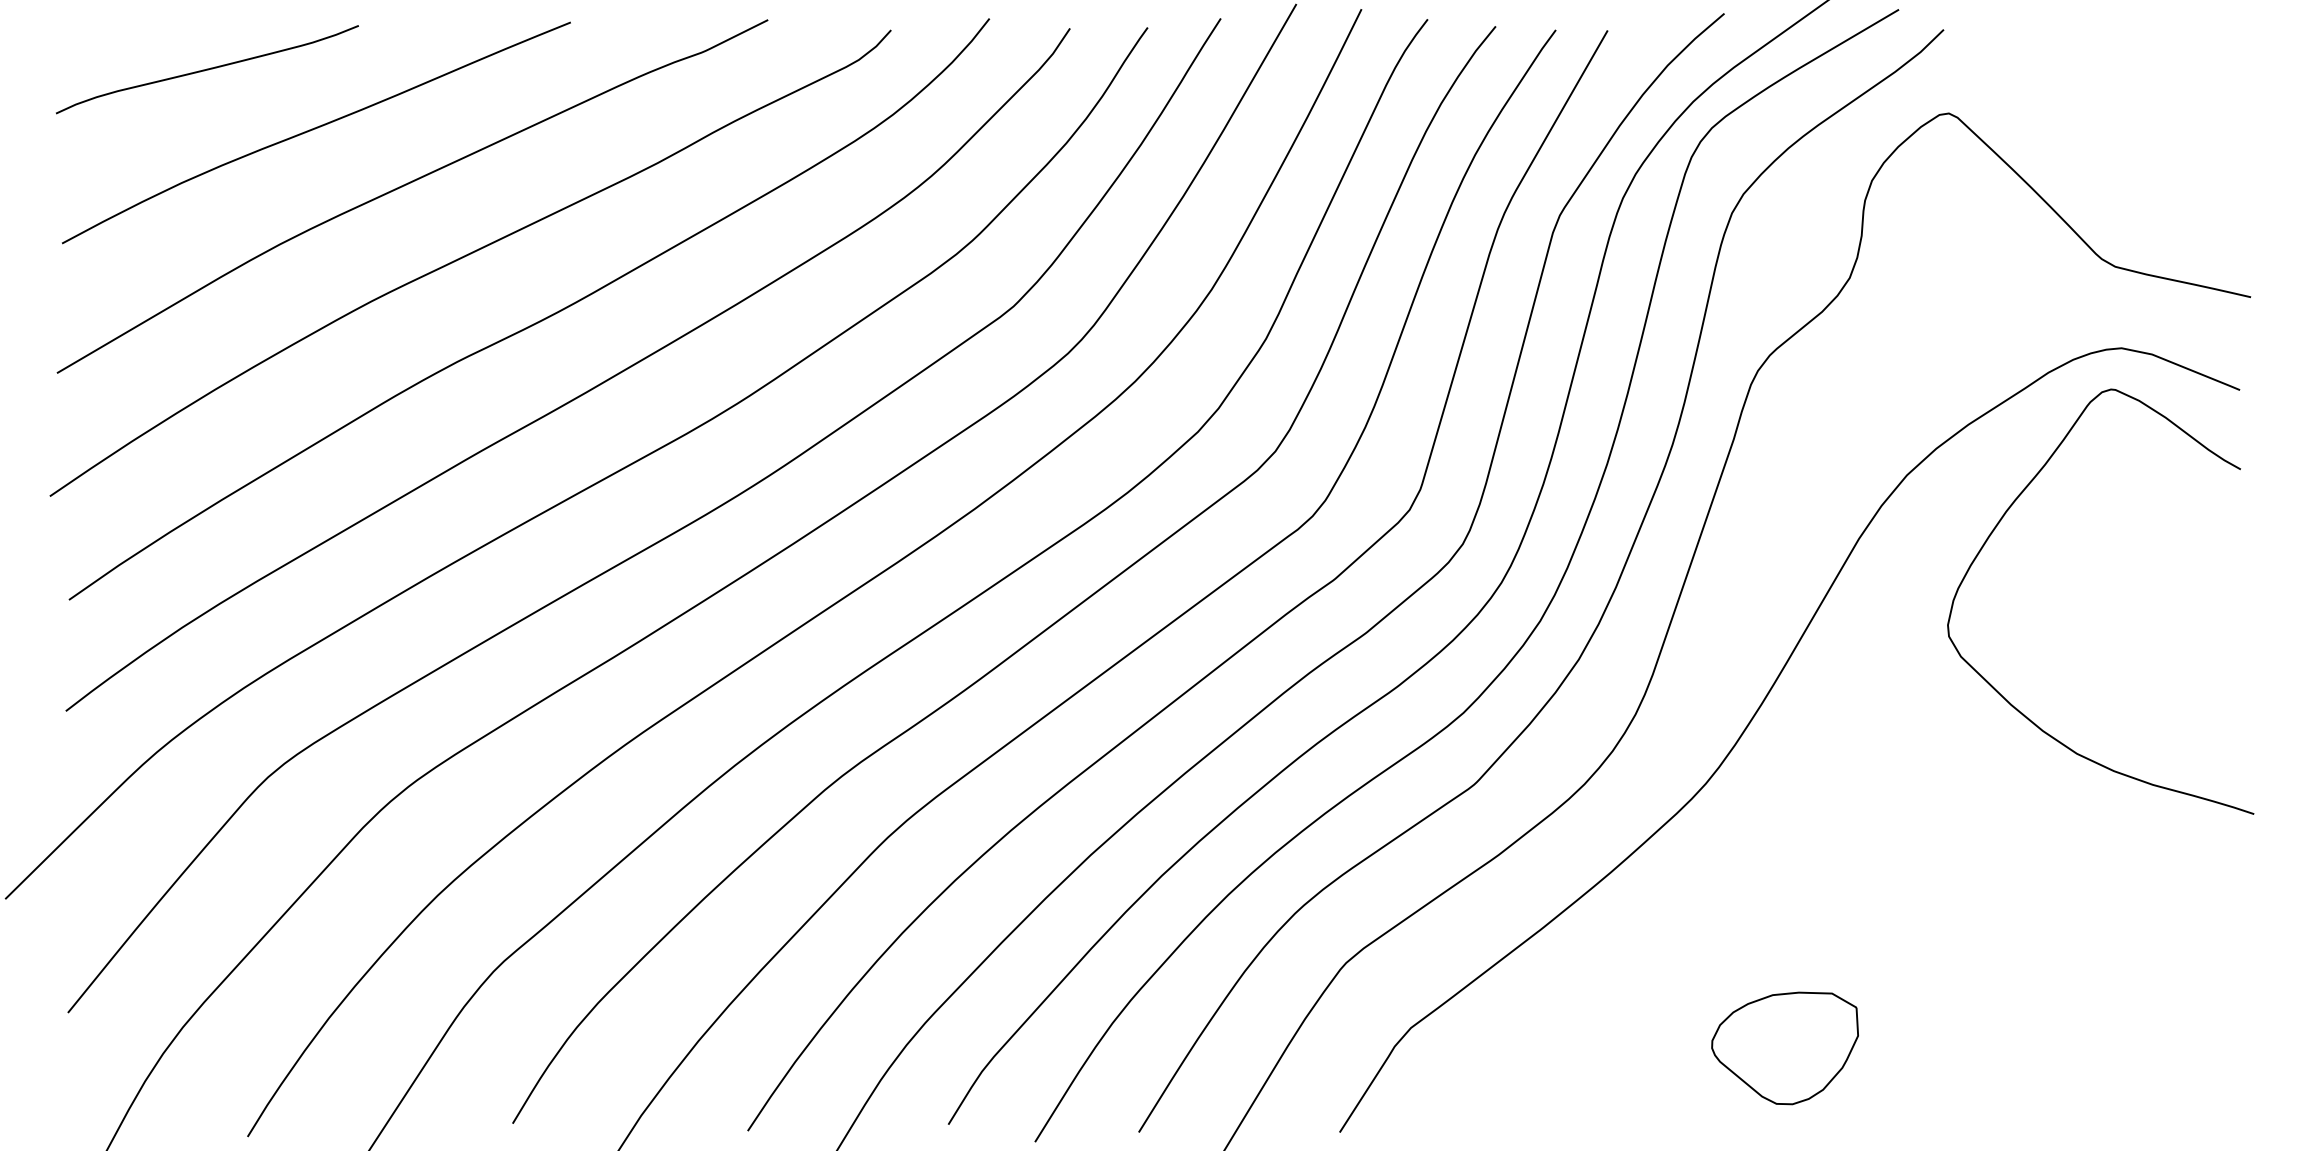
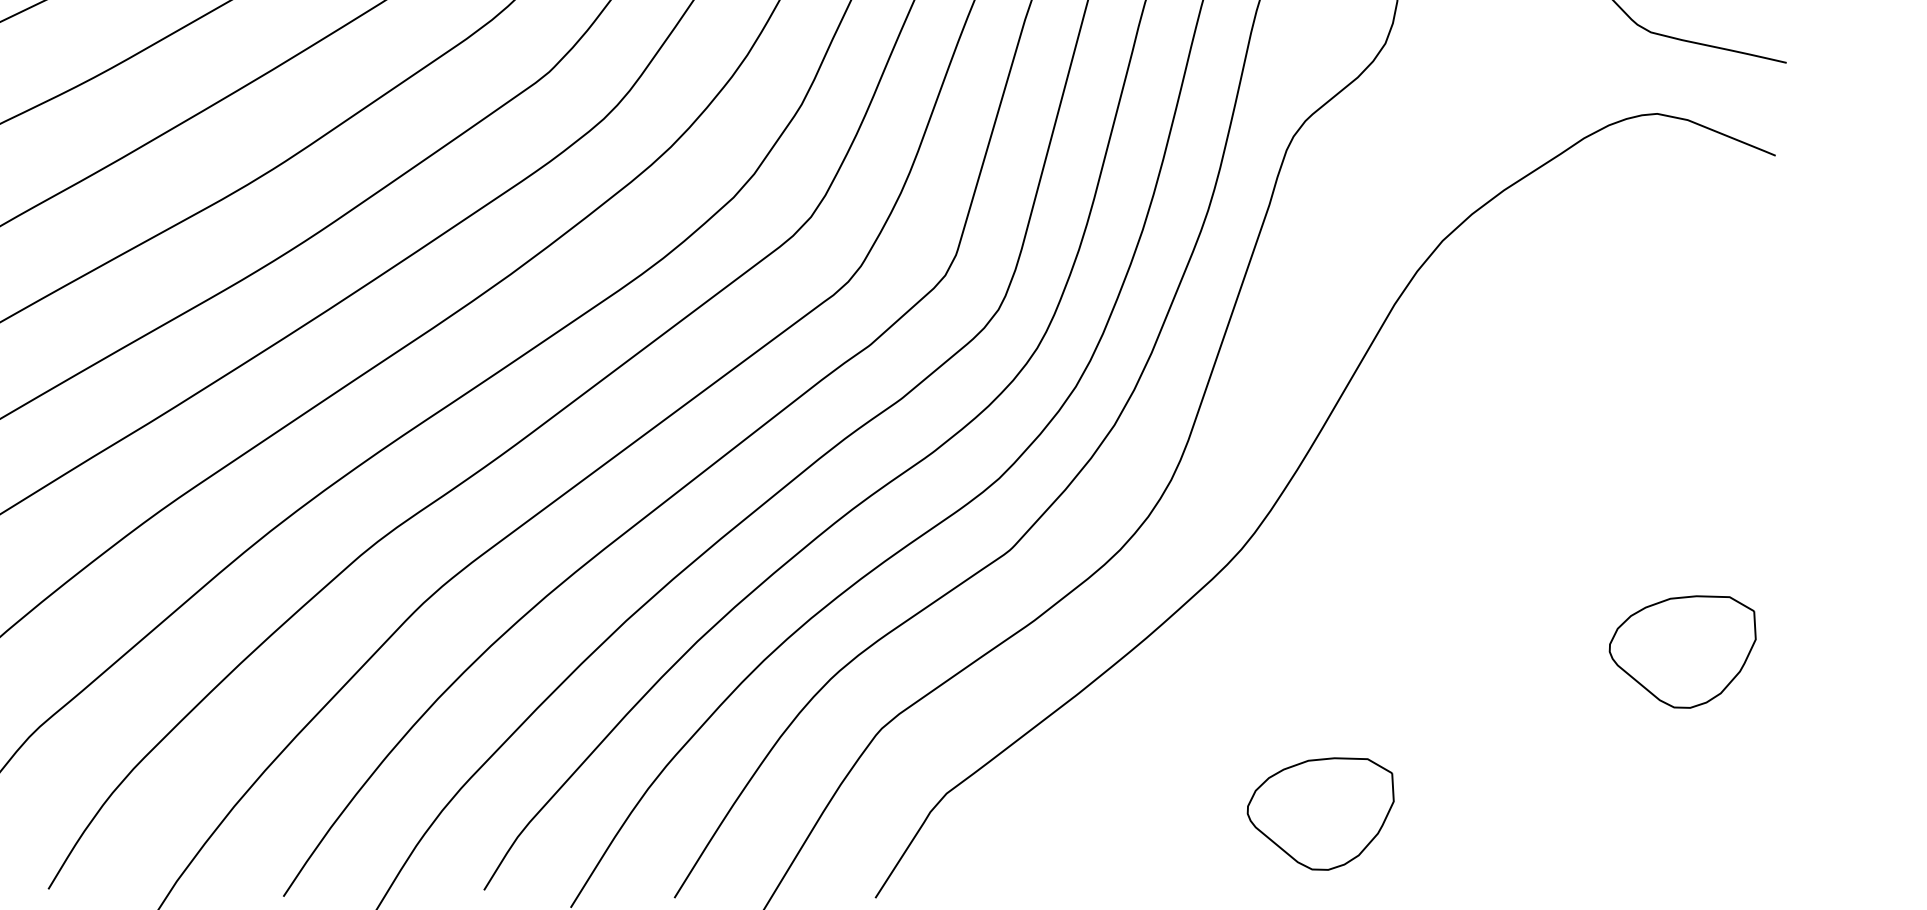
curve: (1995, 529) -> (1531, 295), removed
part: (2146, 886) -> (1682, 652), added

